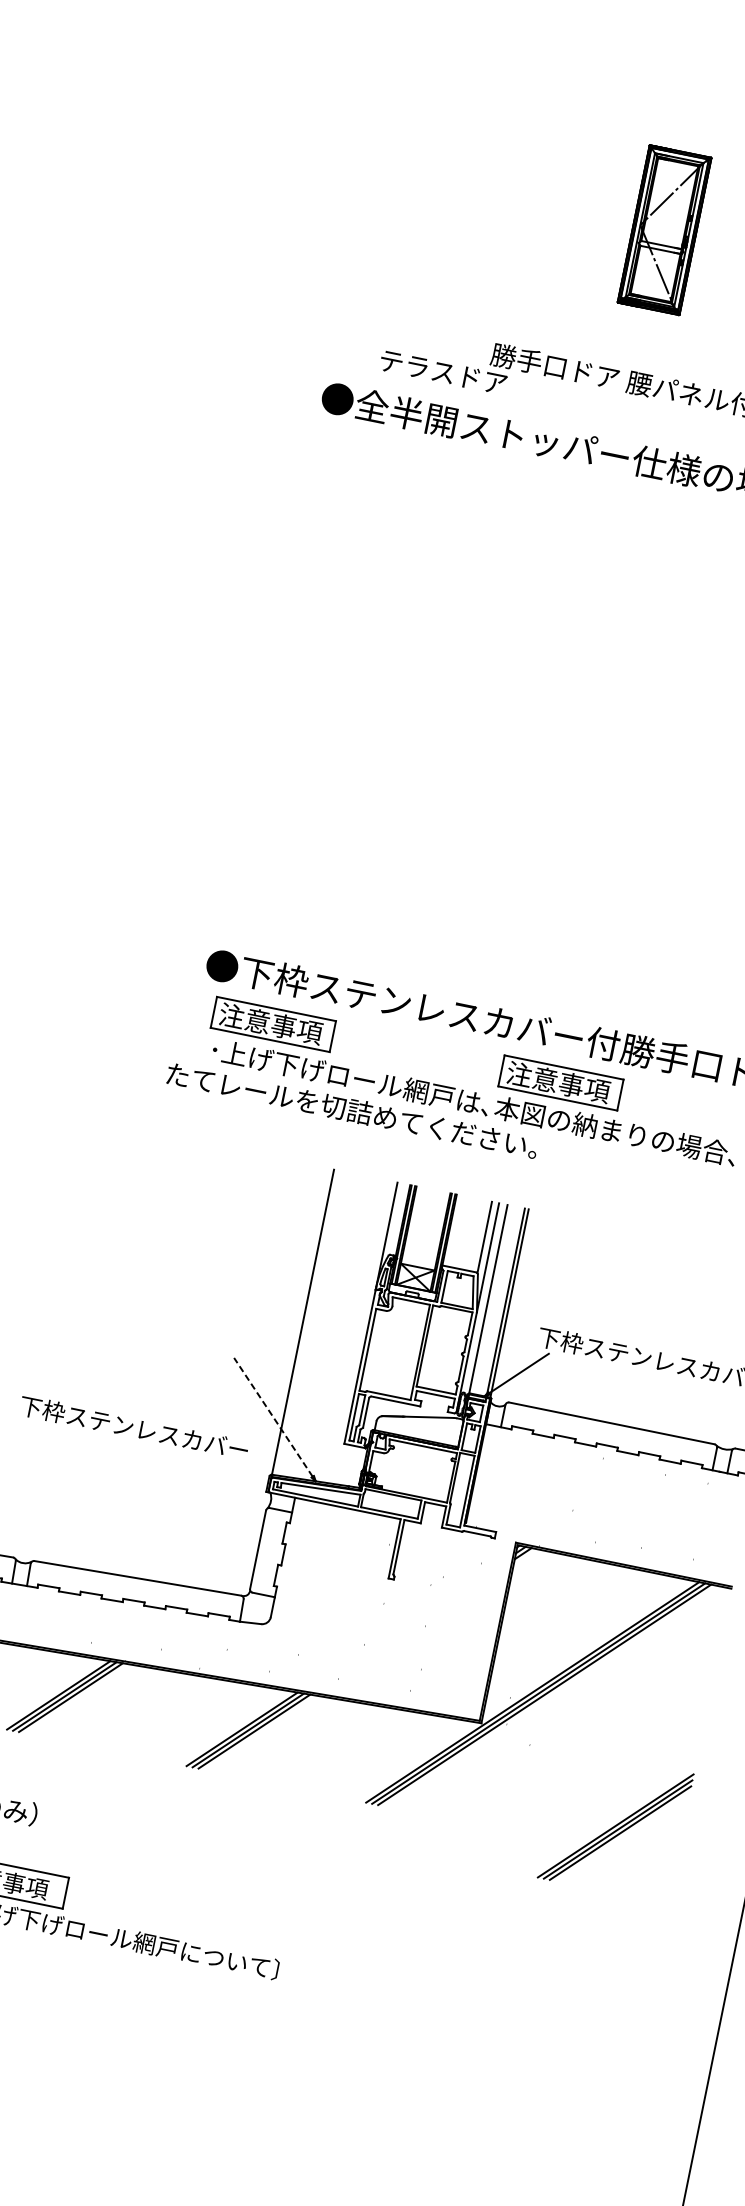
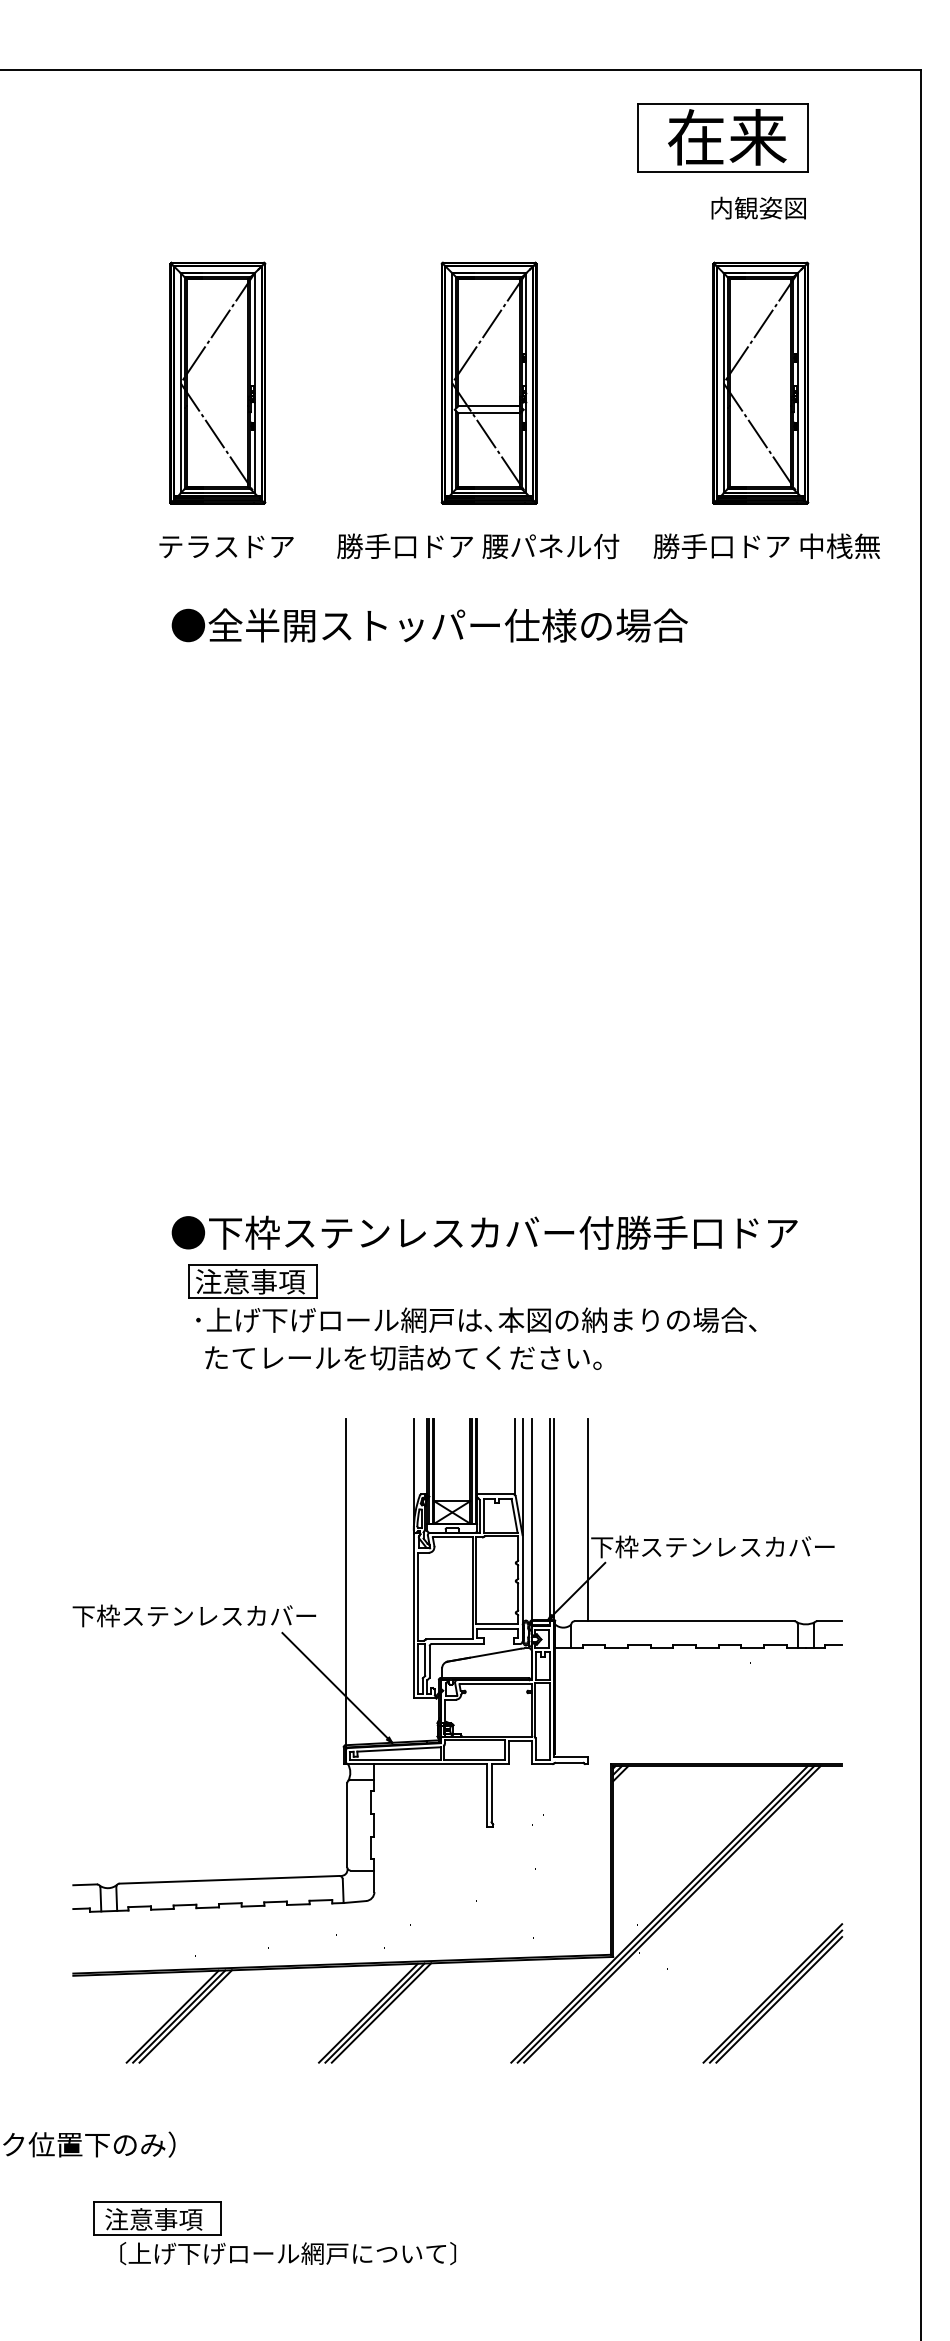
part: (411, 177) -> (217, 382), added
part: (664, 229) -> (488, 382), size x1.43
text: (443, 372) -> (226, 546), moved
part: (560, 1082) -> (560, 1281), removed
text: (352, 1110) -> (403, 1357), moved
line: (541, 1310) -> (588, 1519), added
line: (273, 1417) -> (335, 1685), dashed -> solid
text: (134, 1427) -> (194, 1615), moved
part: (615, 1825) -> (772, 1993), moved

